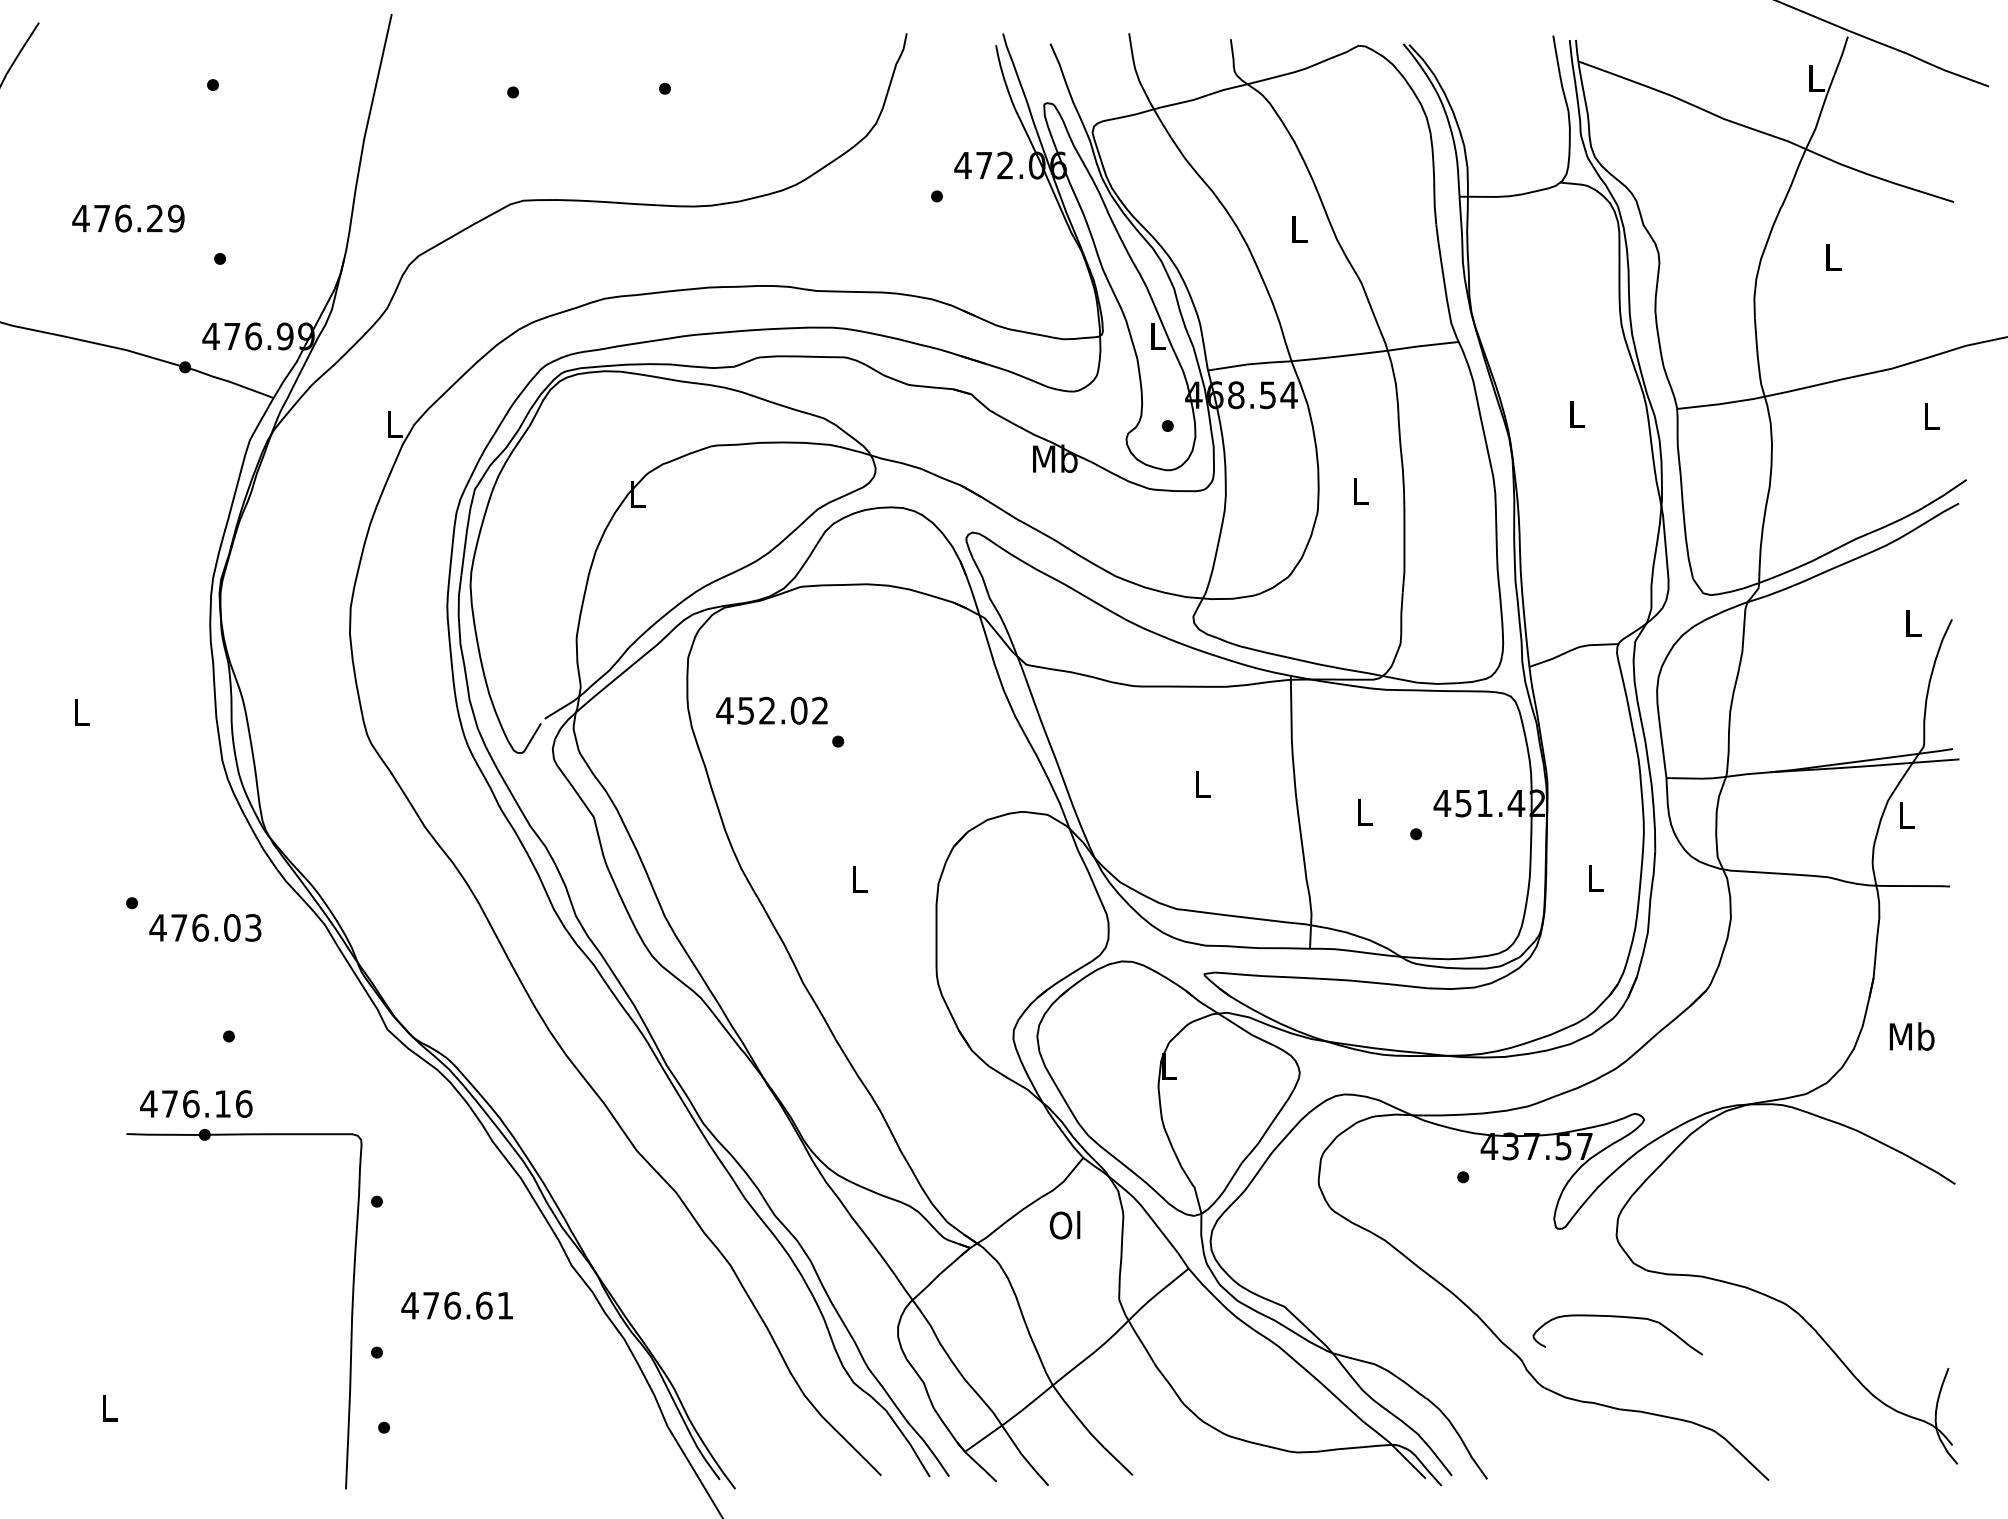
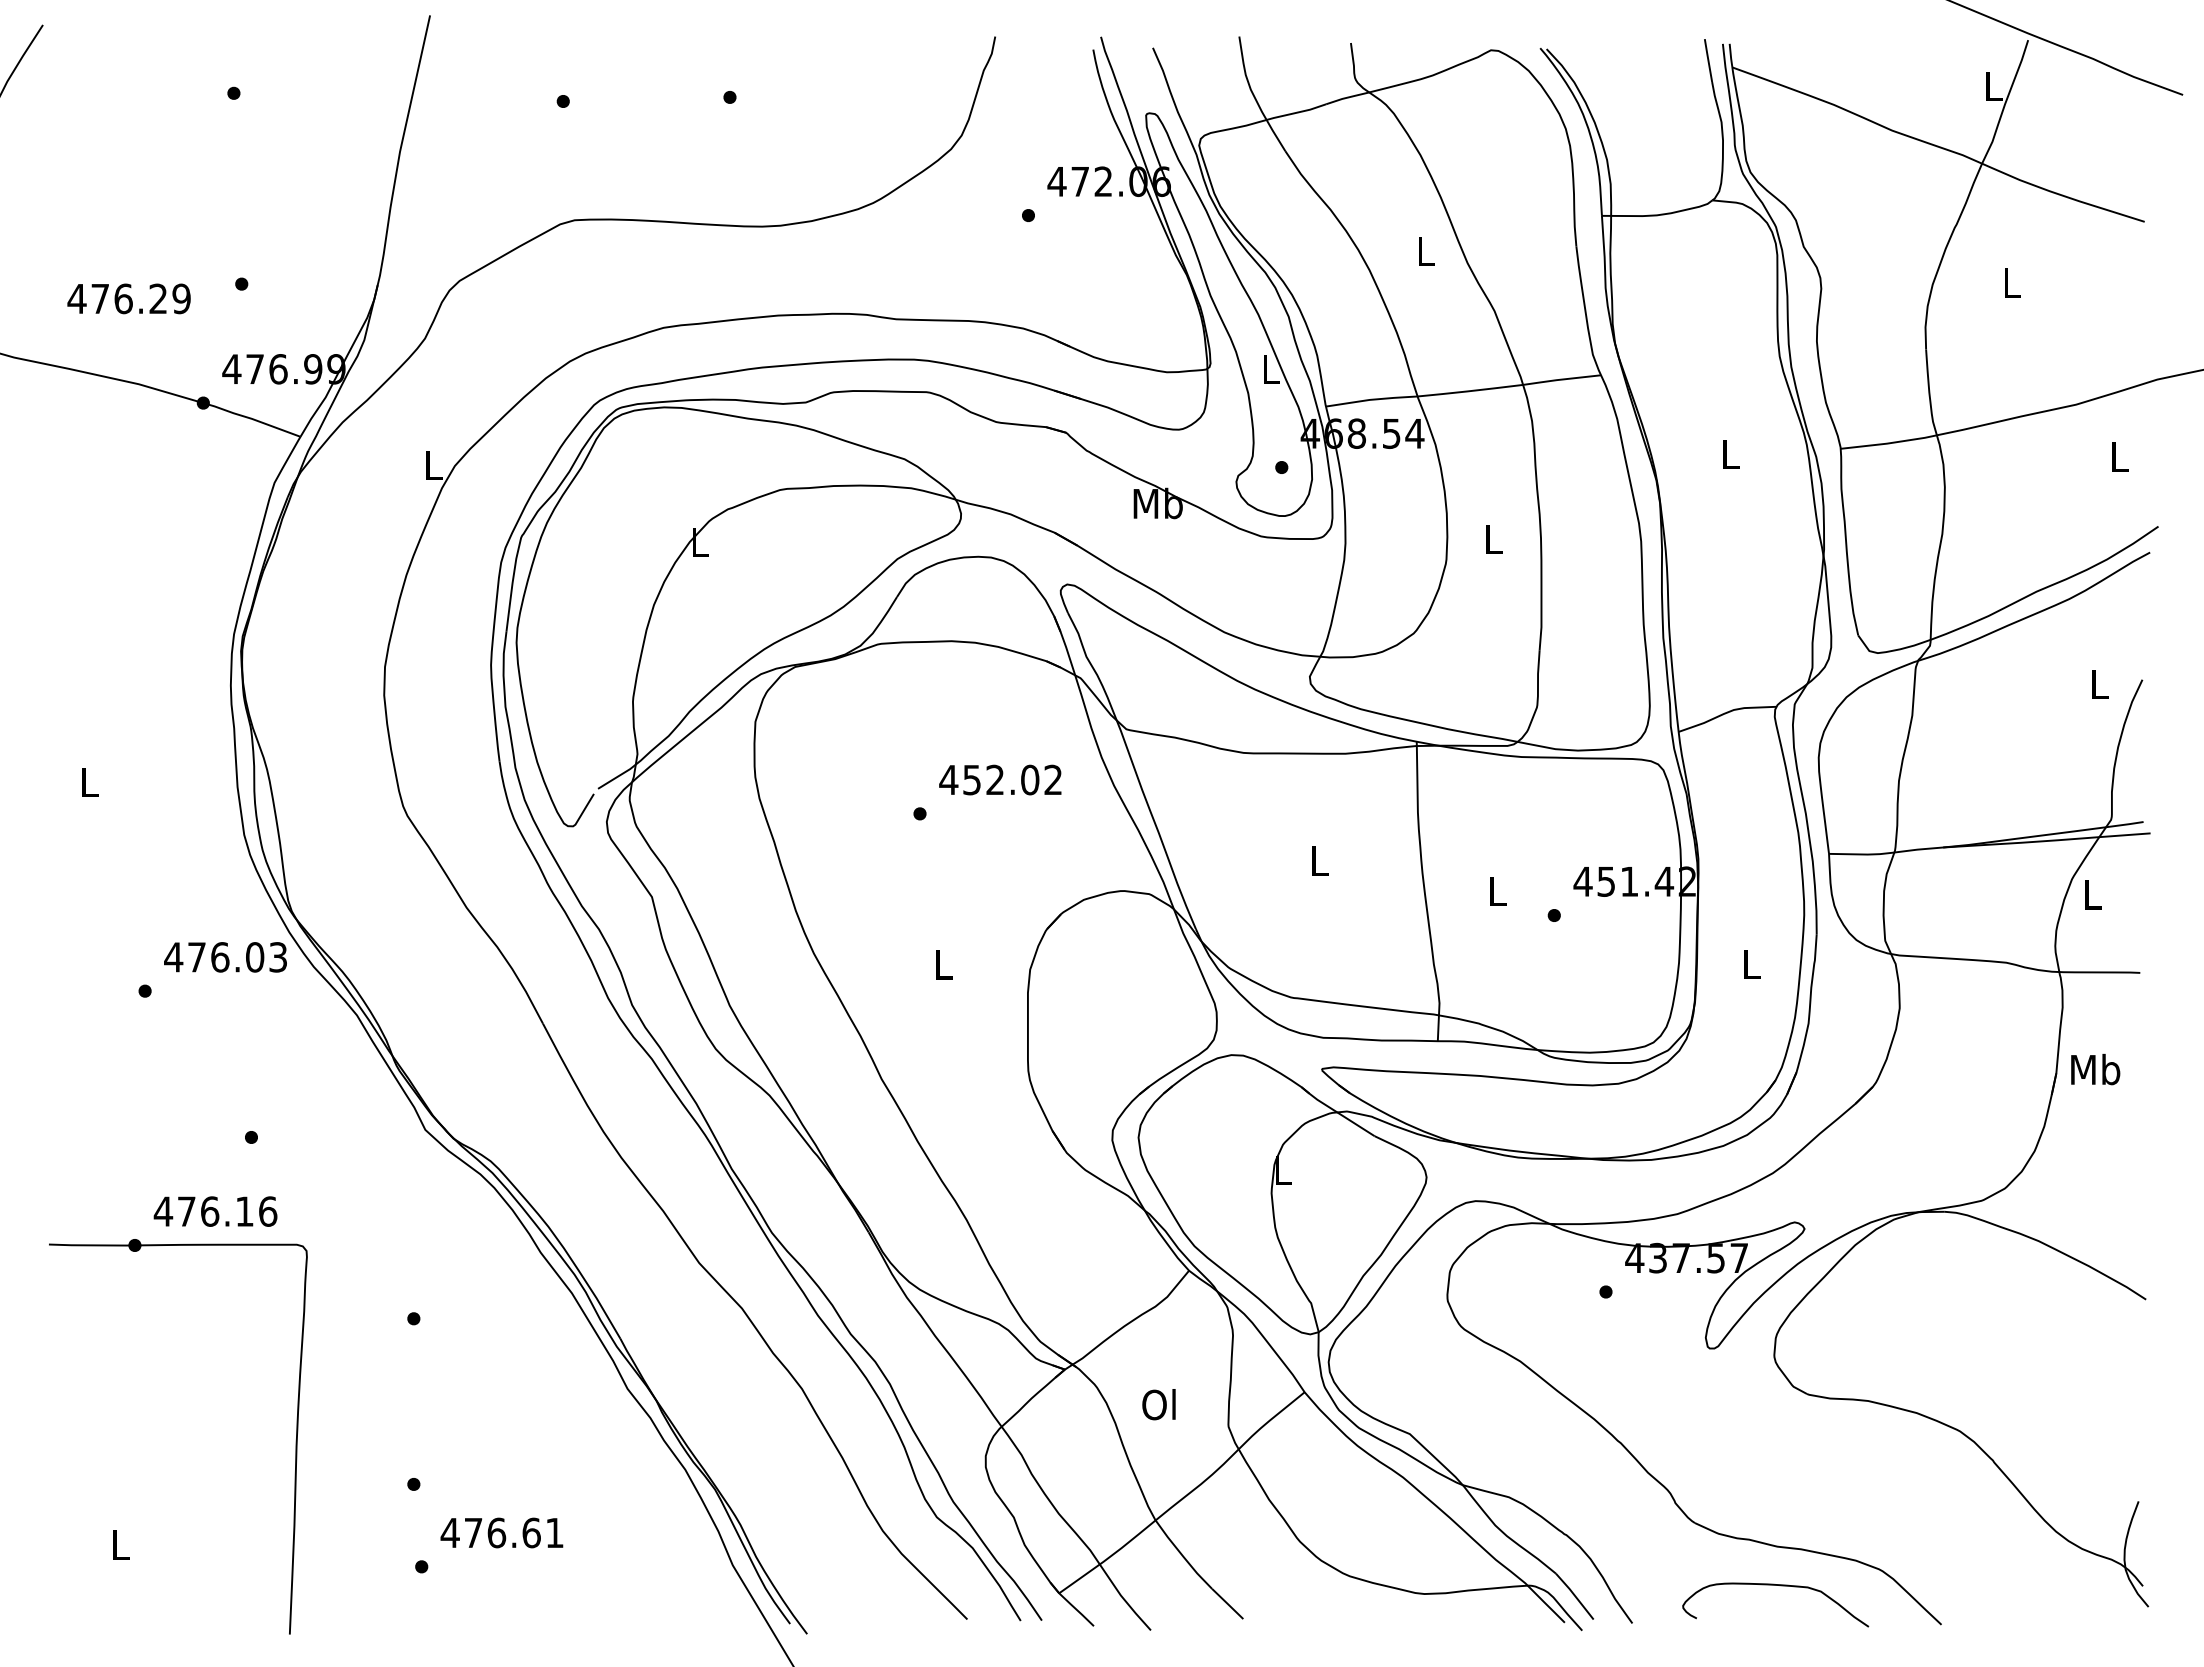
text: (127, 218) -> (128, 298), moved
text: (772, 710) -> (1000, 779), moved
text: (205, 928) -> (225, 957), moved
text: (1912, 1036) -> (2095, 1069), moved
text: (1064, 1225) -> (1158, 1404), moved
text: (456, 1305) -> (501, 1532), moved
part: (351, 1312) -> (295, 1440), moved
curve: (1622, 1318) -> (1780, 1586), moved

